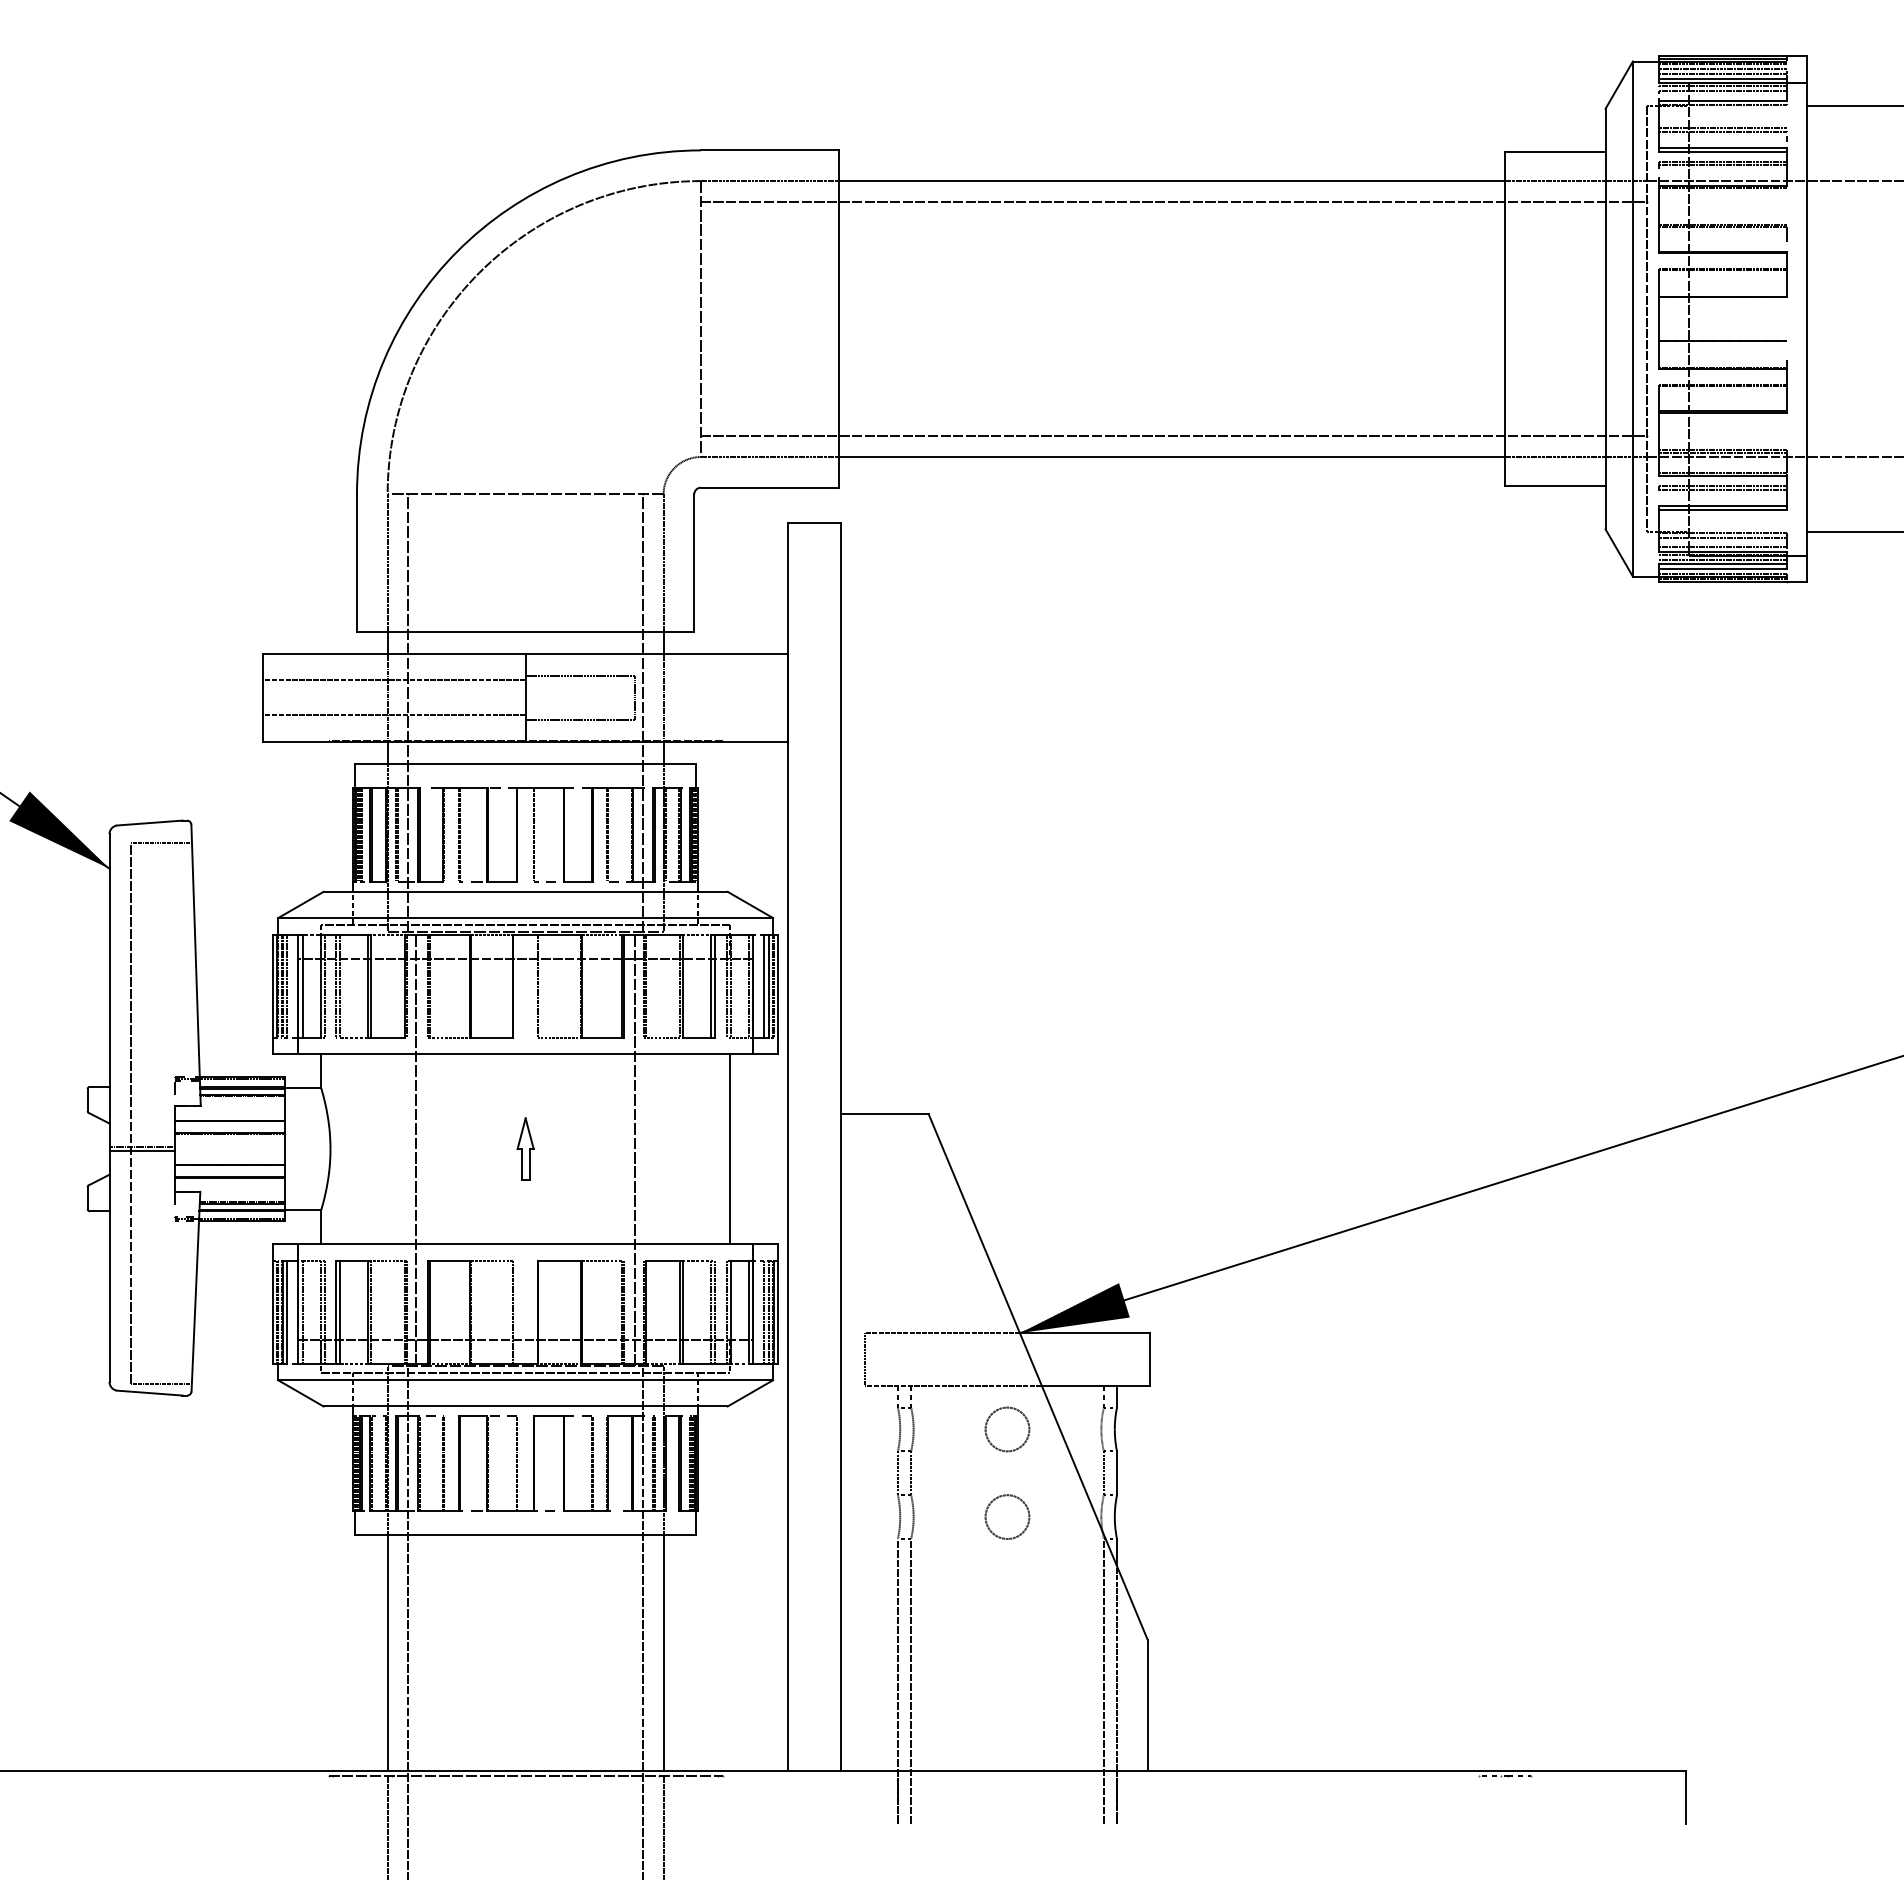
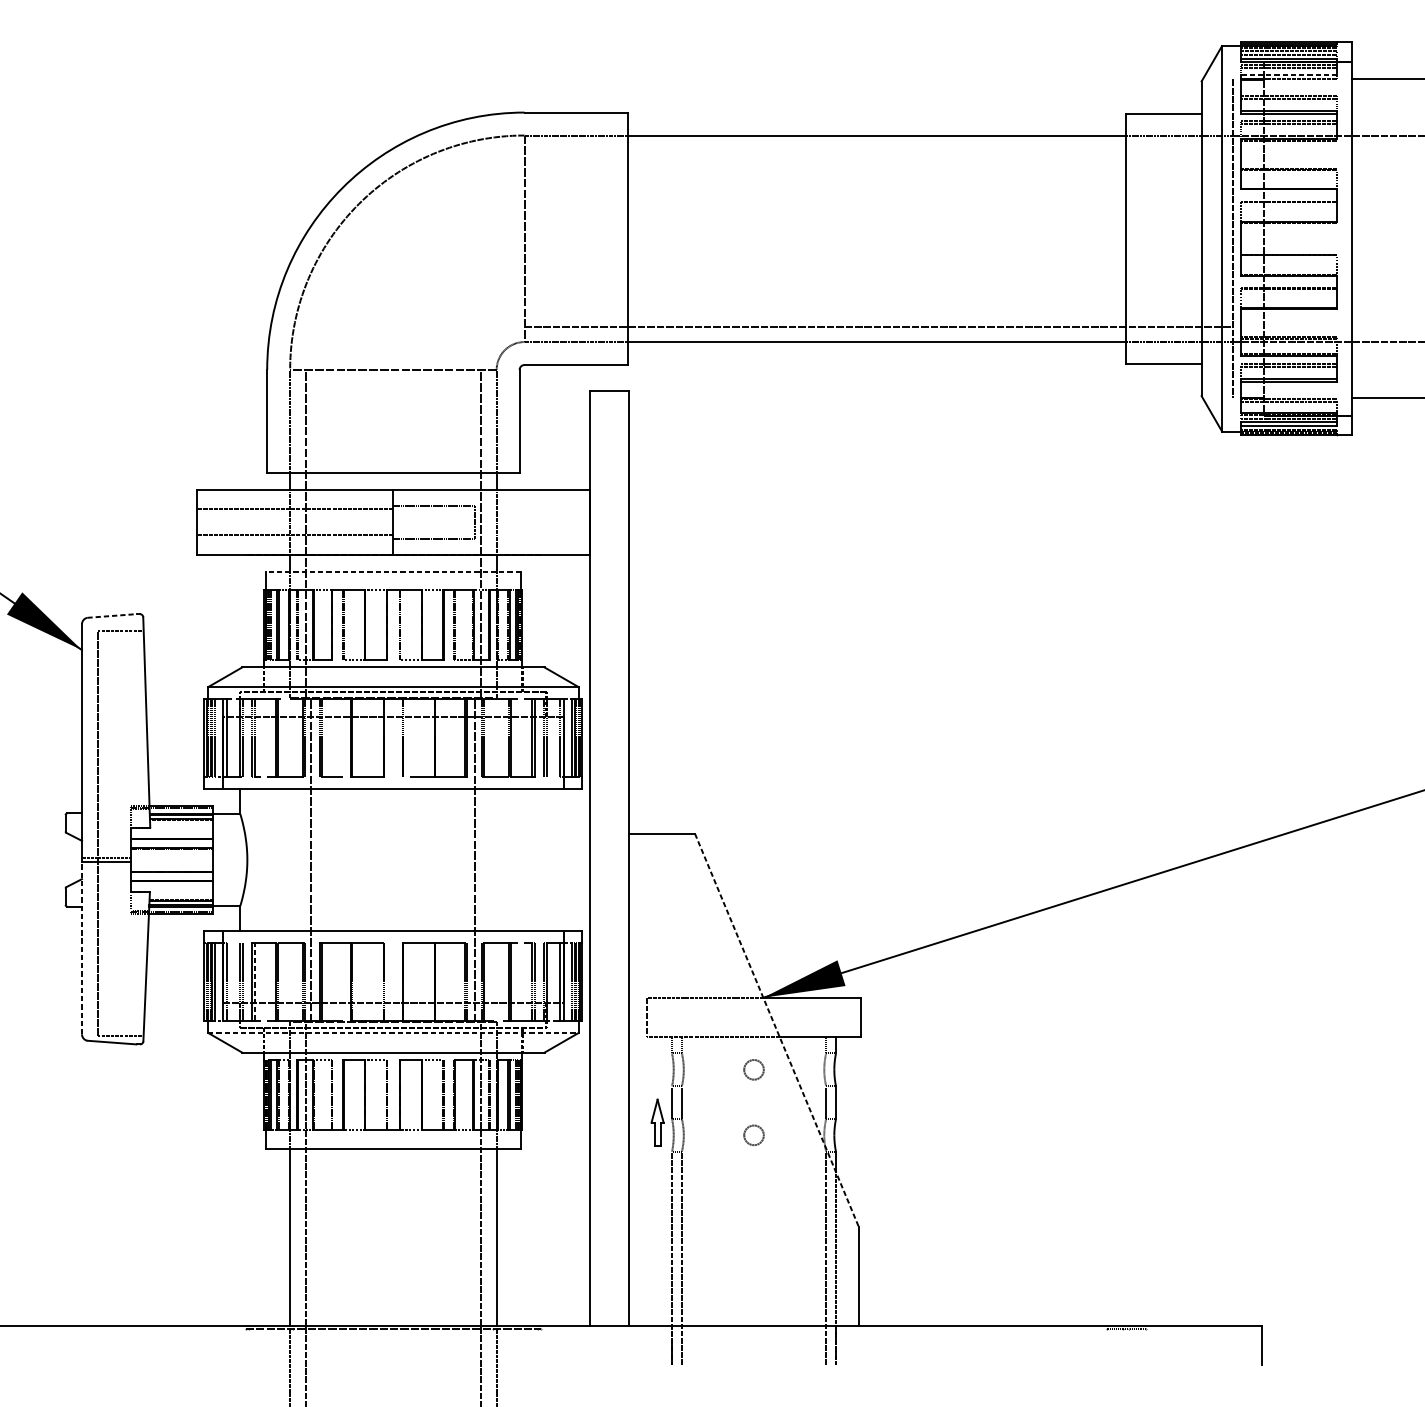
line: (1722, 100) -> (1289, 75), solid -> dashed
line: (1173, 201) -> (878, 150), removed
line: (1722, 547) -> (1289, 409), removed
line: (525, 763) -> (393, 571), solid -> dashed
line: (149, 823) -> (111, 616), solid -> dashed
part: (525, 1148) -> (657, 1122), moved
line: (730, 1149) -> (546, 860), removed
line: (109, 1266) -> (81, 947), solid -> dashed
line: (340, 1312) -> (254, 982), solid -> dashed
line: (1038, 1376) -> (777, 1030), solid -> dashed
line: (526, 1380) -> (394, 1033), solid -> dashed
part: (1007, 1429) -> (754, 1069), size x0.6
part: (1007, 1516) -> (754, 1134), size x0.6

